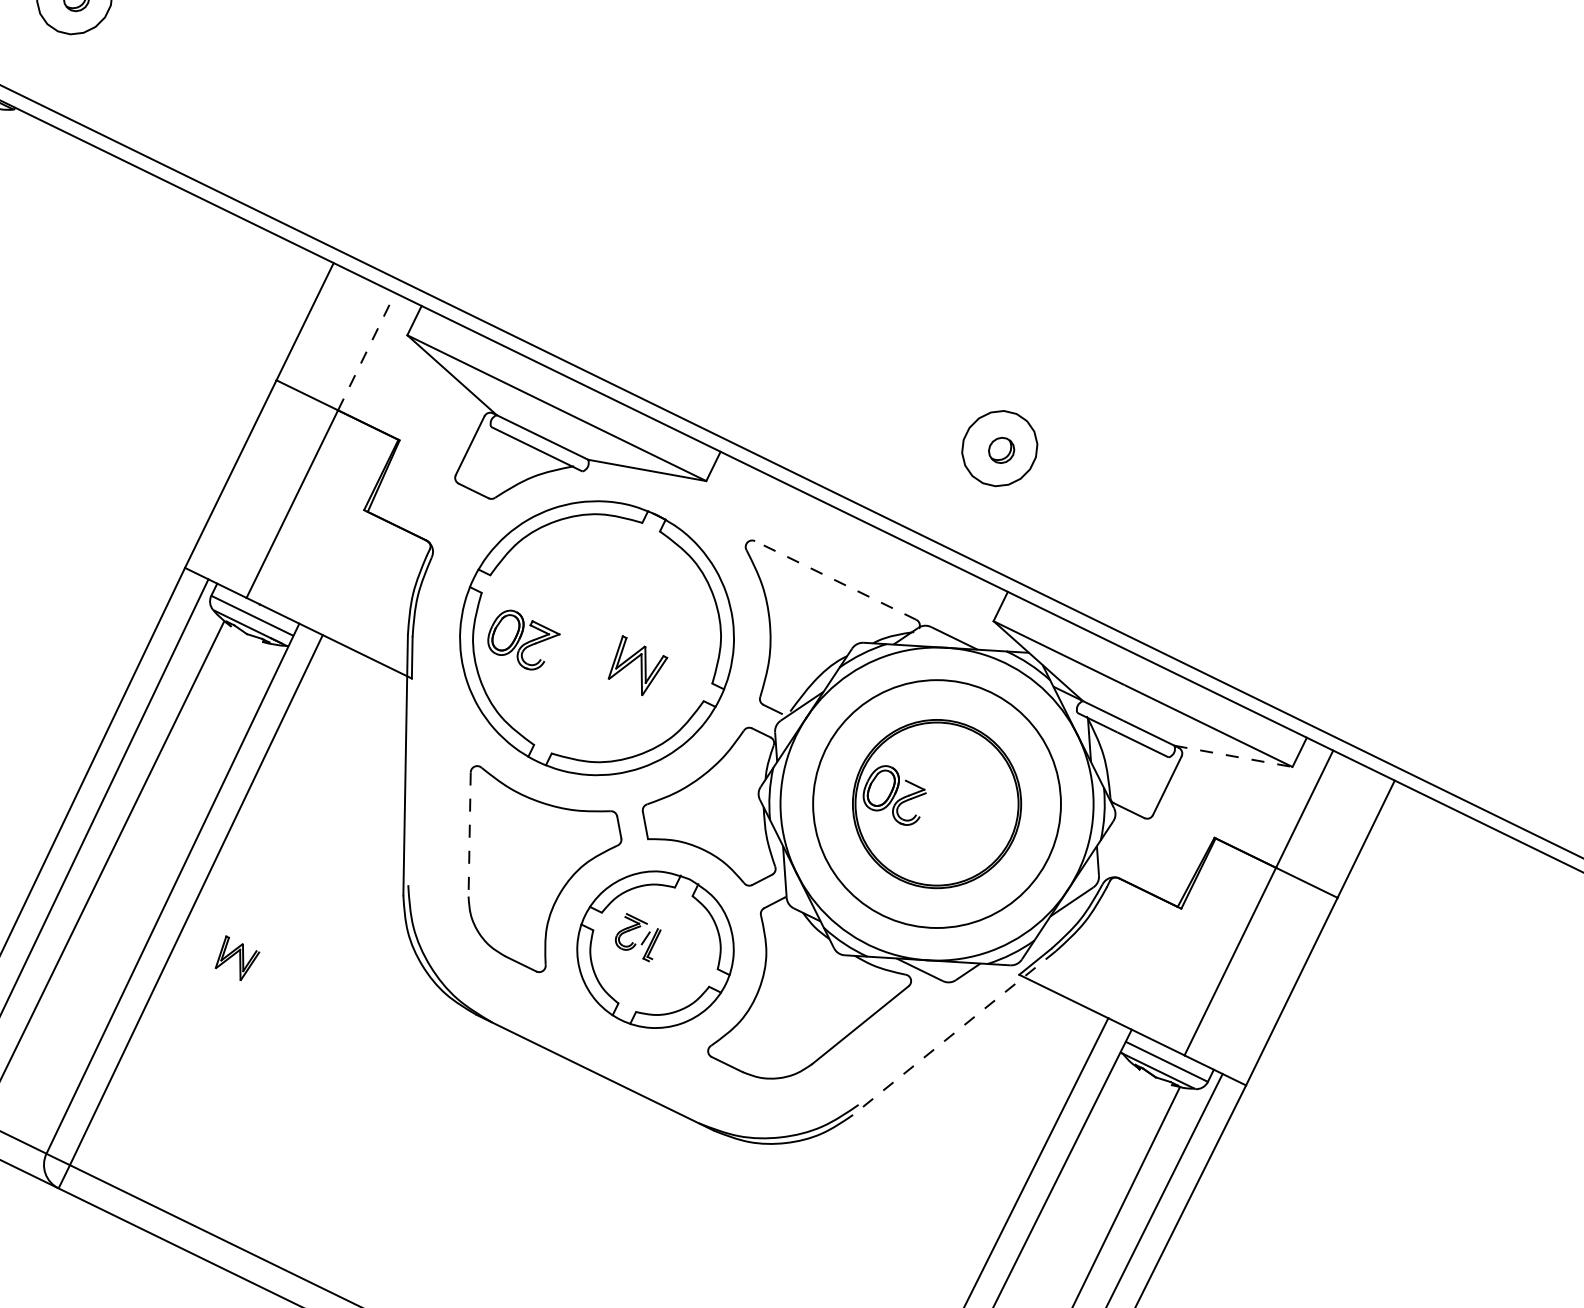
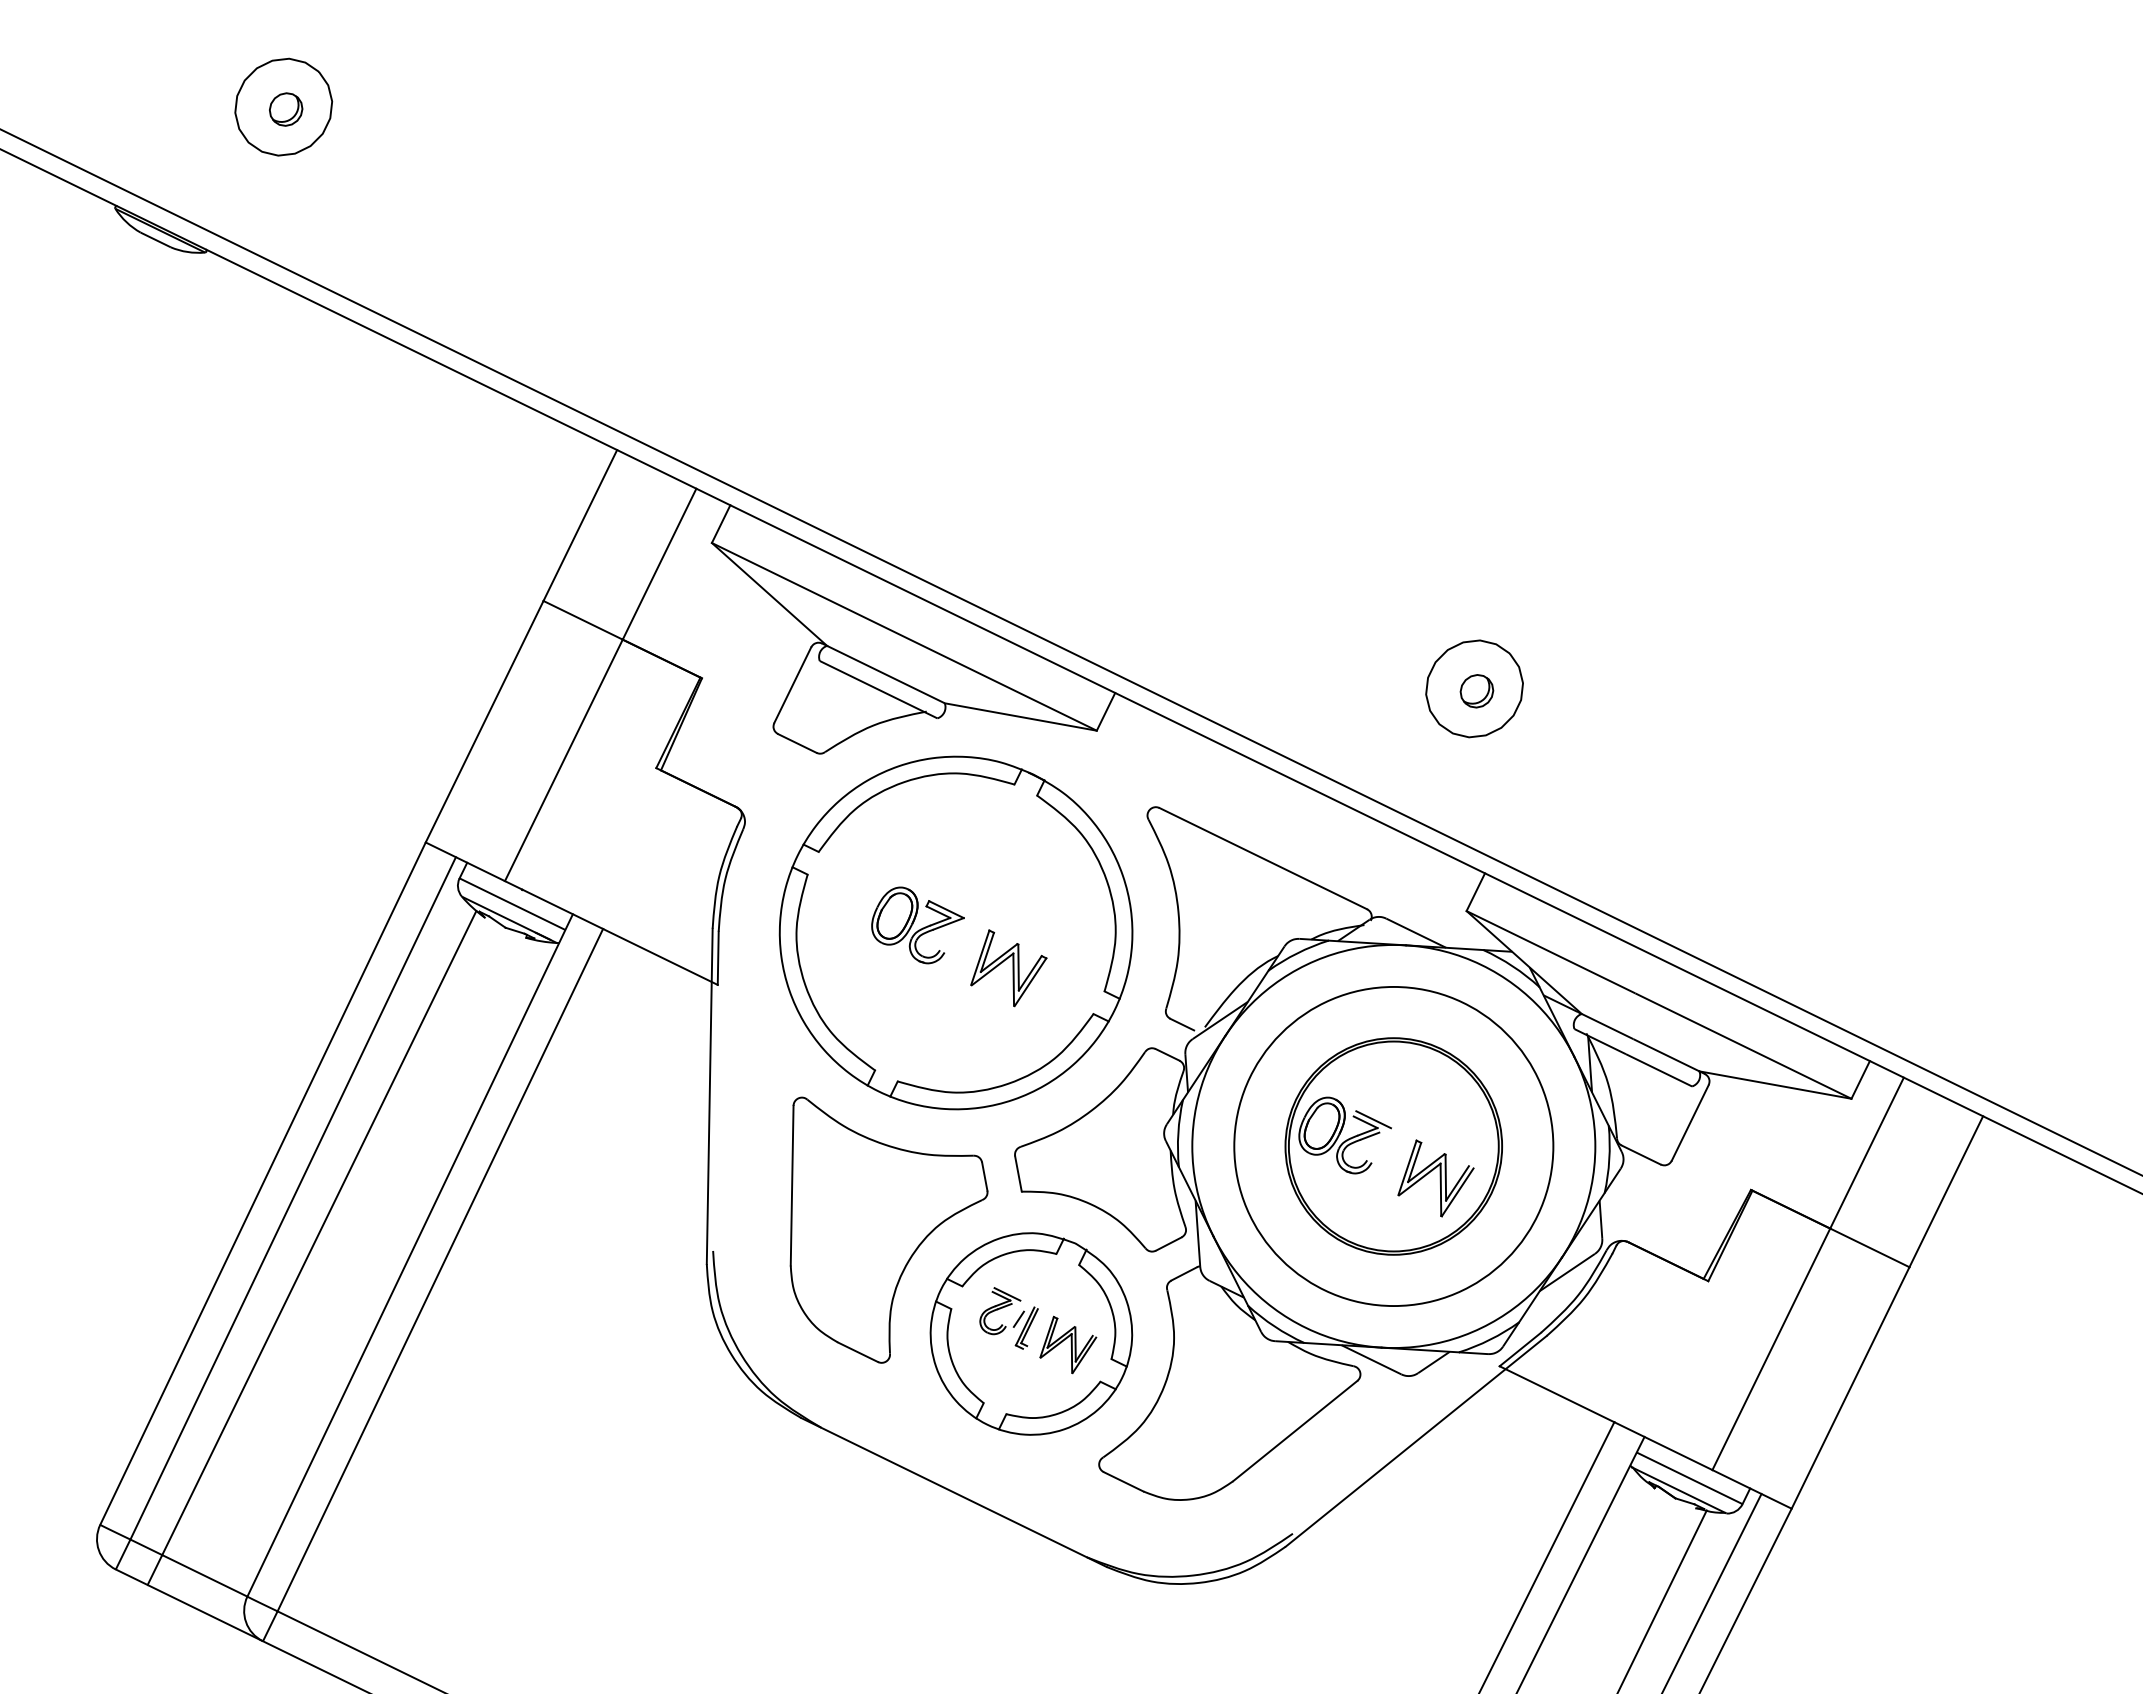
line: (366, 351) -> (659, 564), dashed -> solid
line: (835, 580) -> (1262, 858), dashed -> solid
part: (523, 640) -> (917, 925), moved
line: (1234, 756) -> (1776, 1085), dashed -> solid
line: (921, 783) -> (1373, 1119), added
part: (969, 828) -> (1435, 1178), added
line: (469, 834) -> (792, 1185), dashed -> solid
part: (237, 957) -> (1068, 1344), moved
line: (954, 1033) -> (1416, 1441), dashed -> solid

